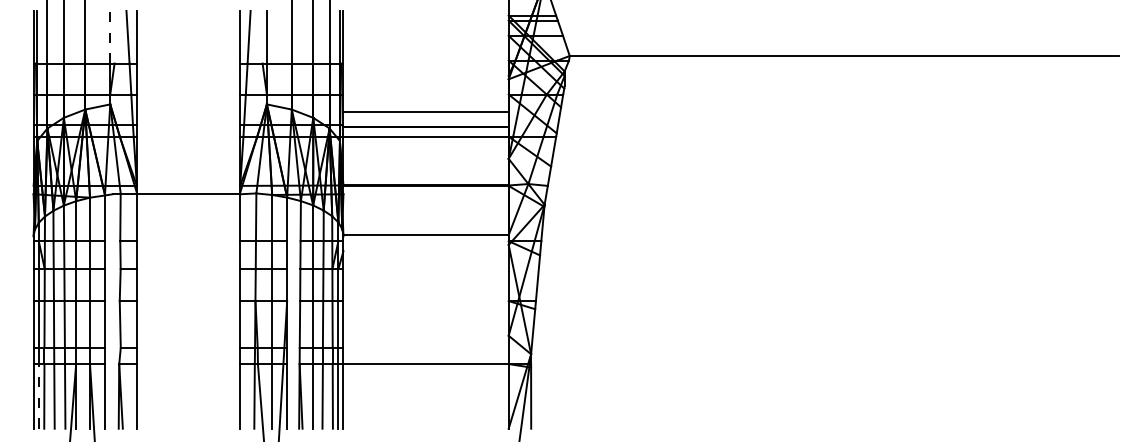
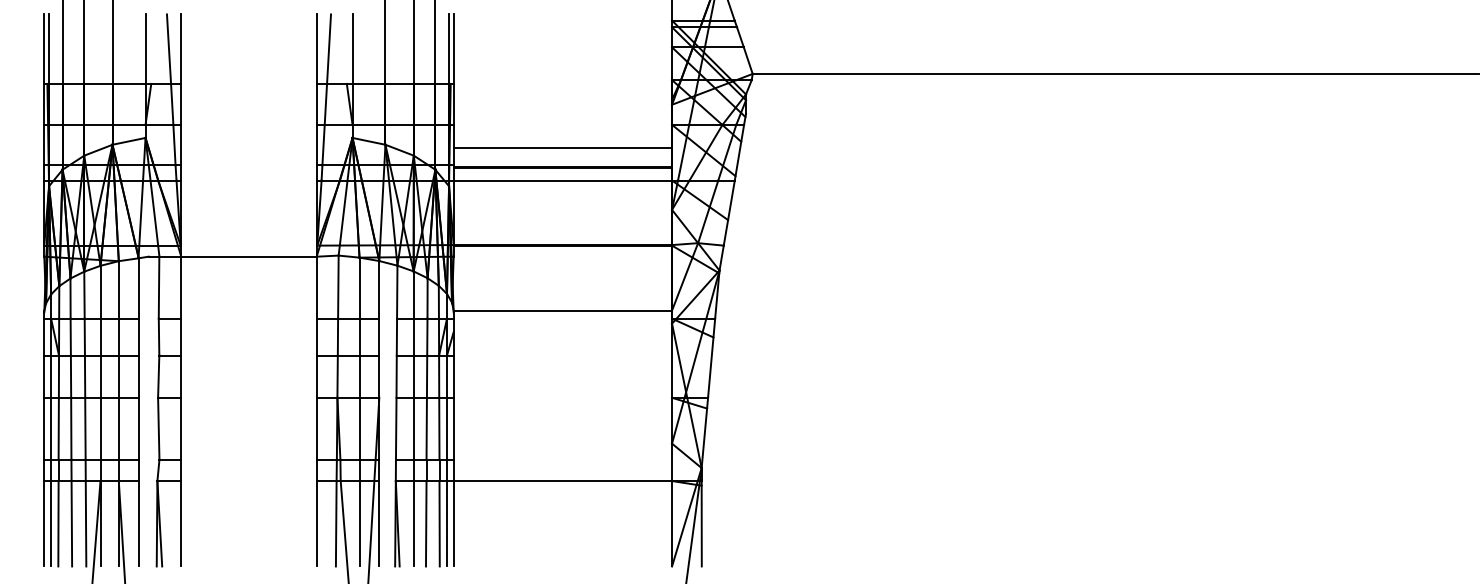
line: (110, 36) -> (145, 48), dashed -> solid
line: (38, 395) -> (50, 522), dashed -> solid

